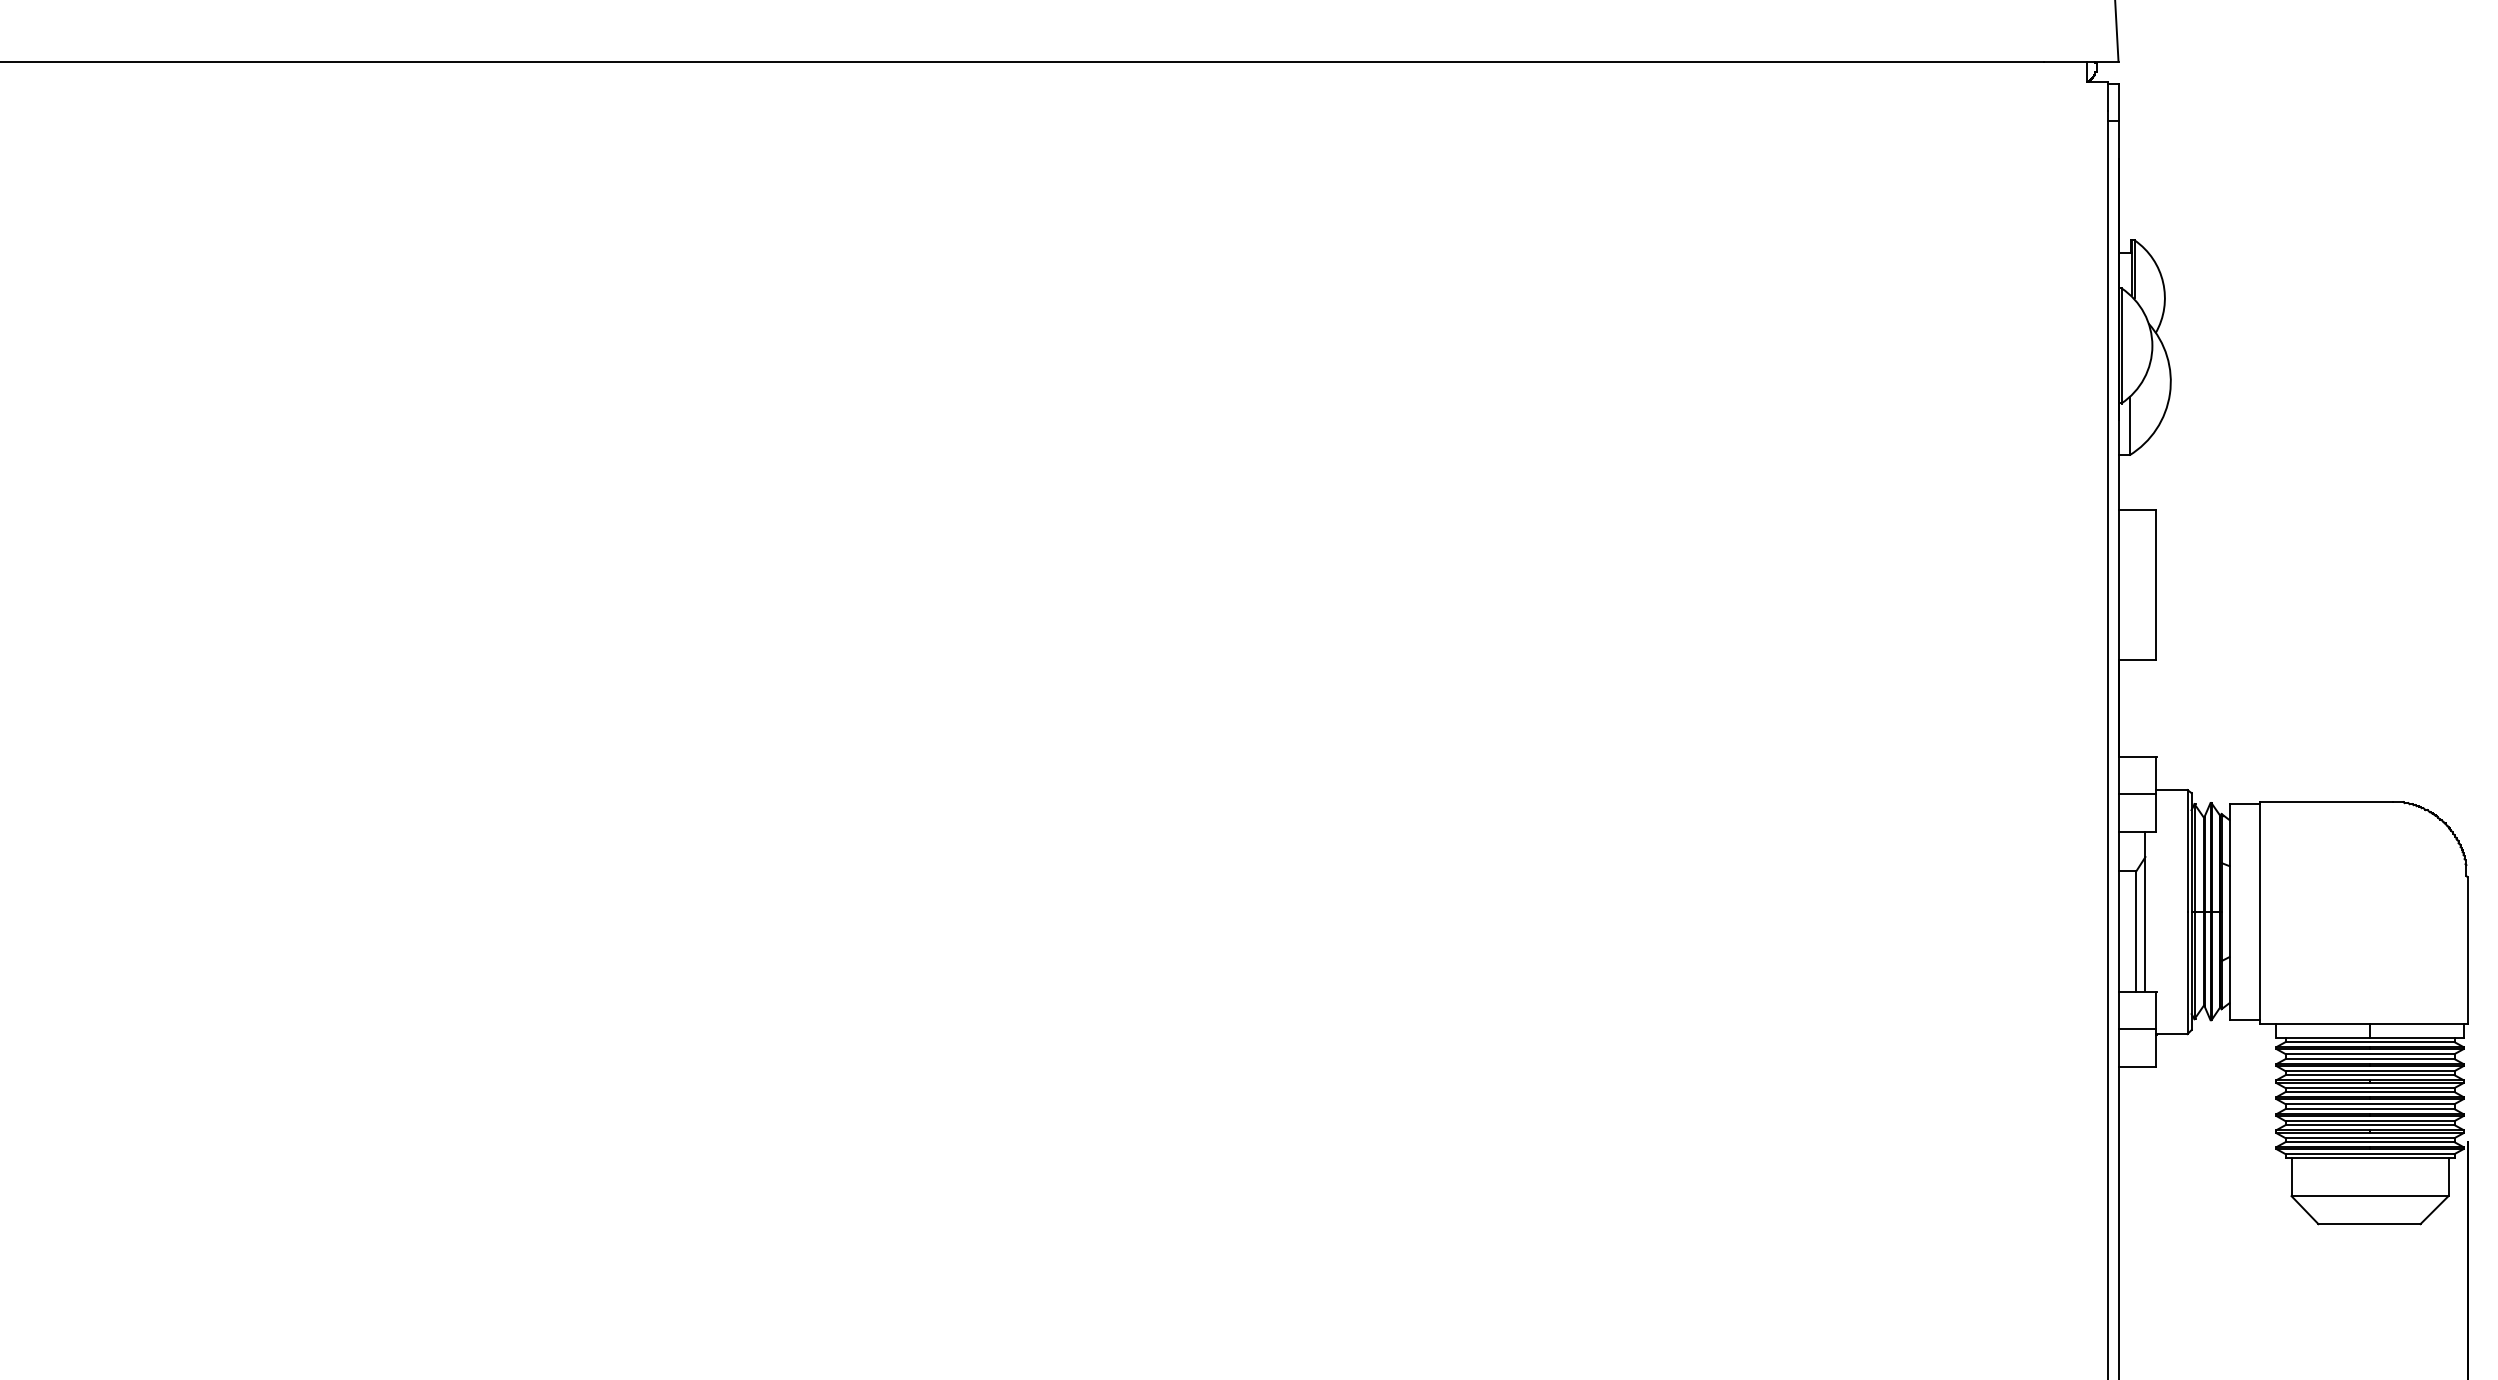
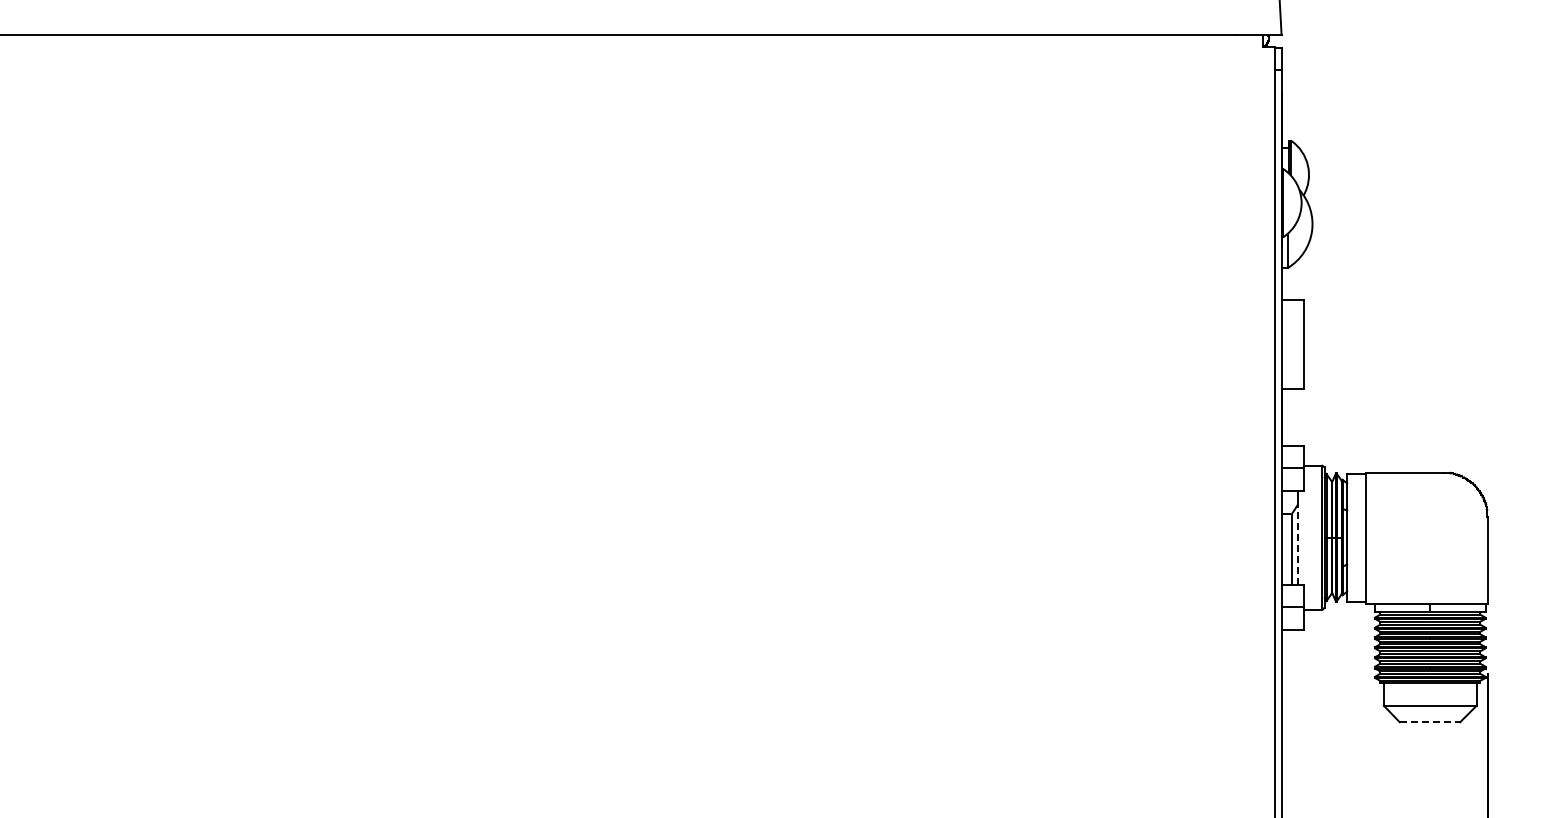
line: (2145, 923) -> (1297, 544), solid -> dashed
line: (2370, 1224) -> (1430, 722), solid -> dashed

